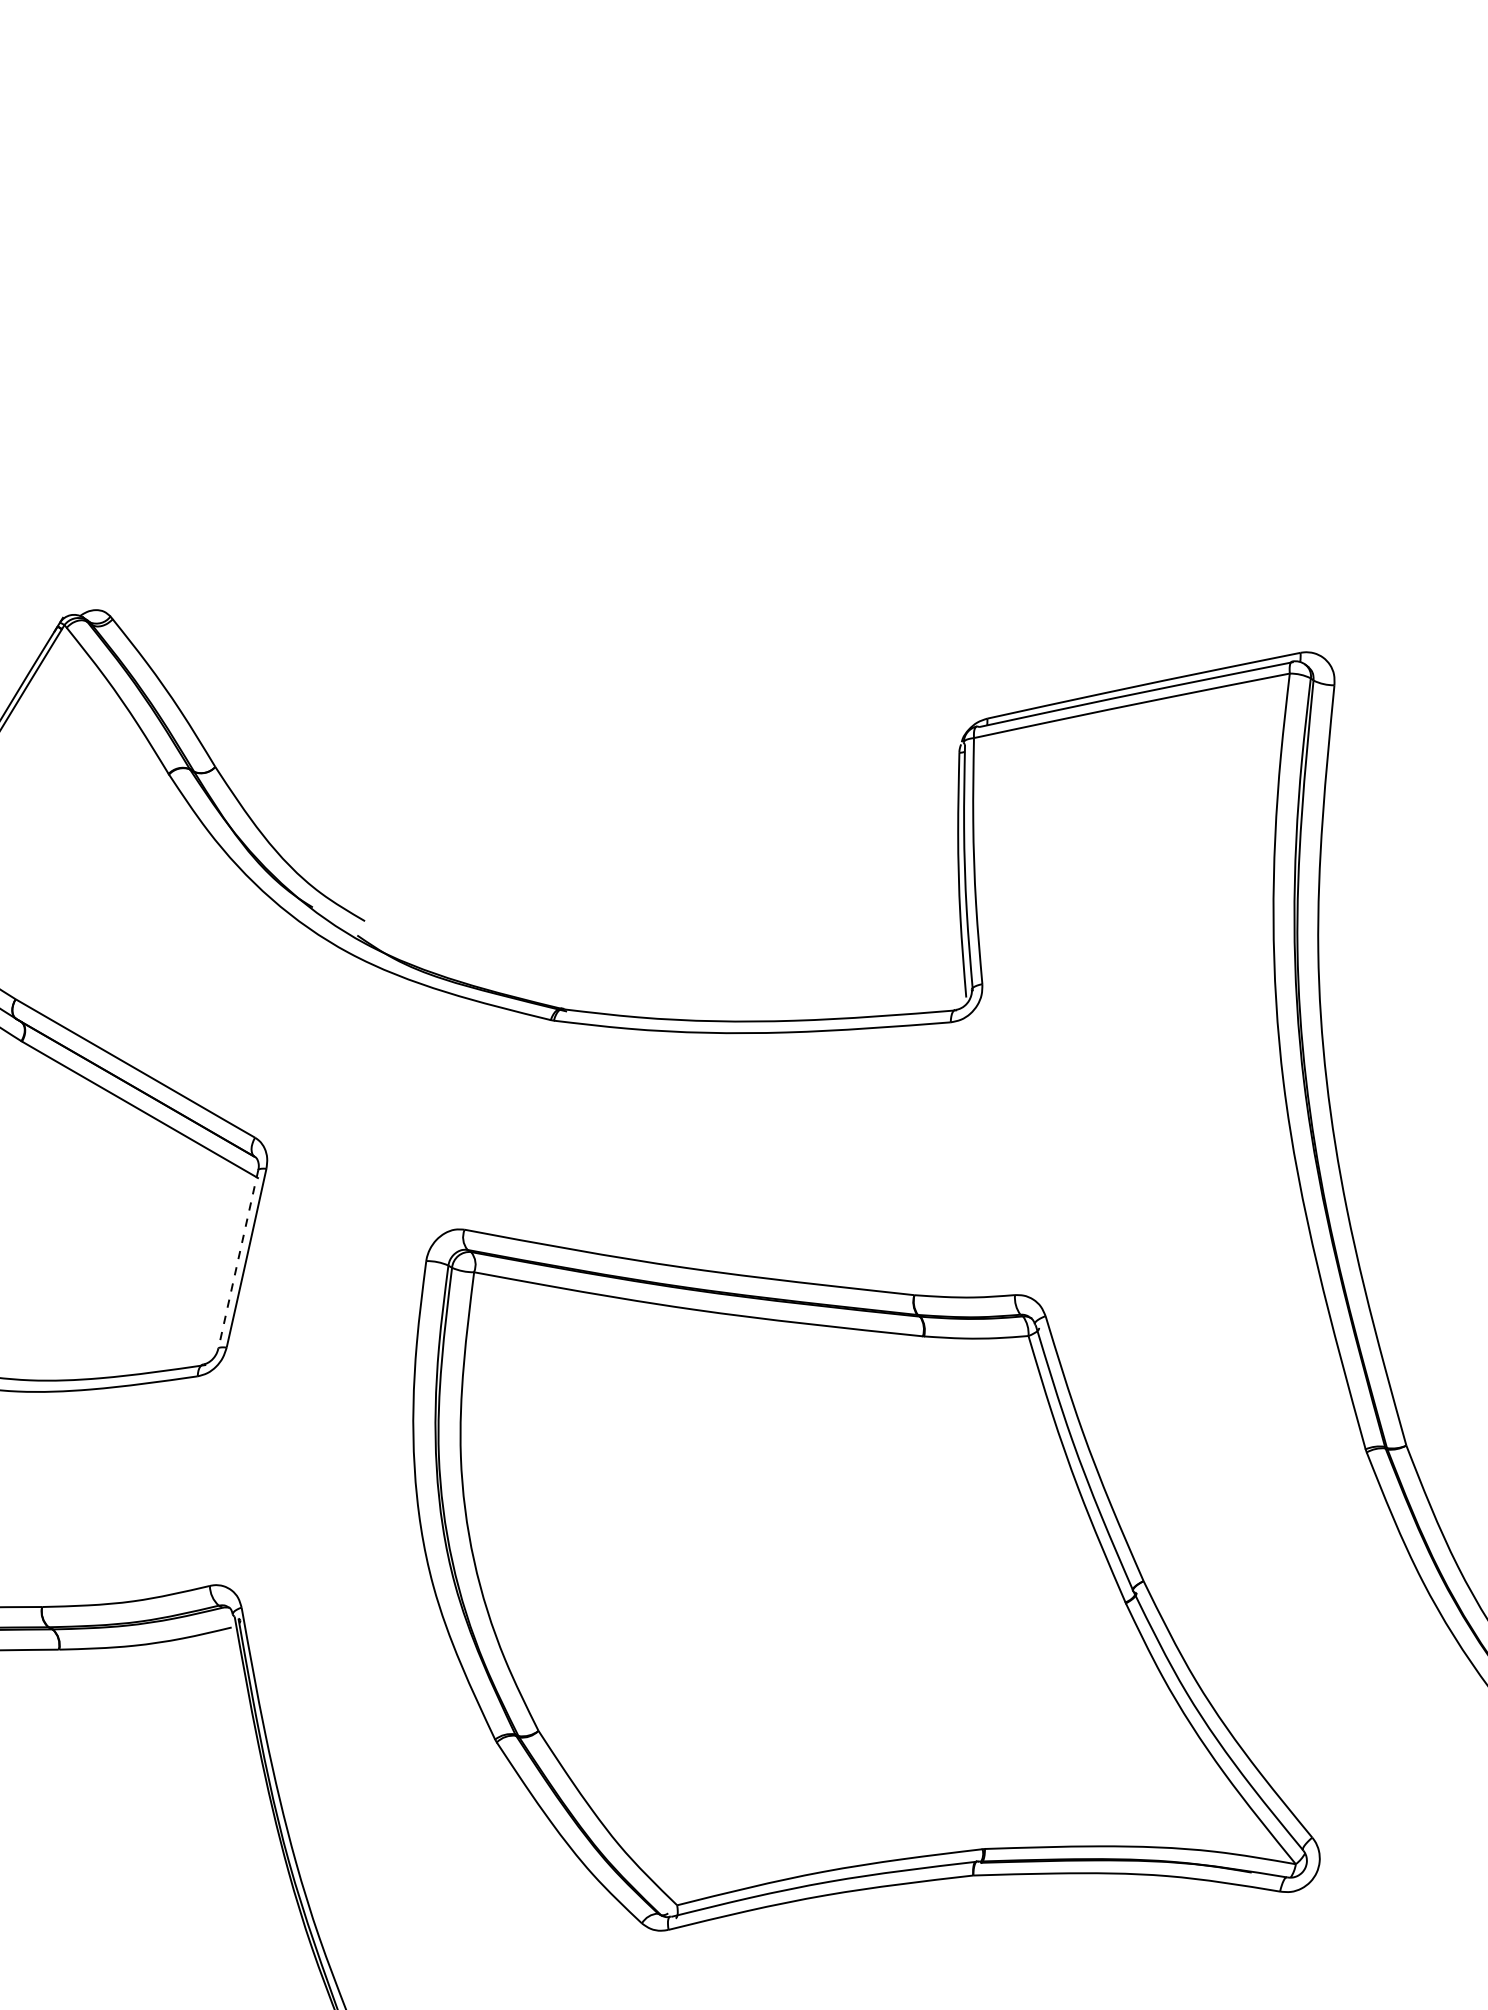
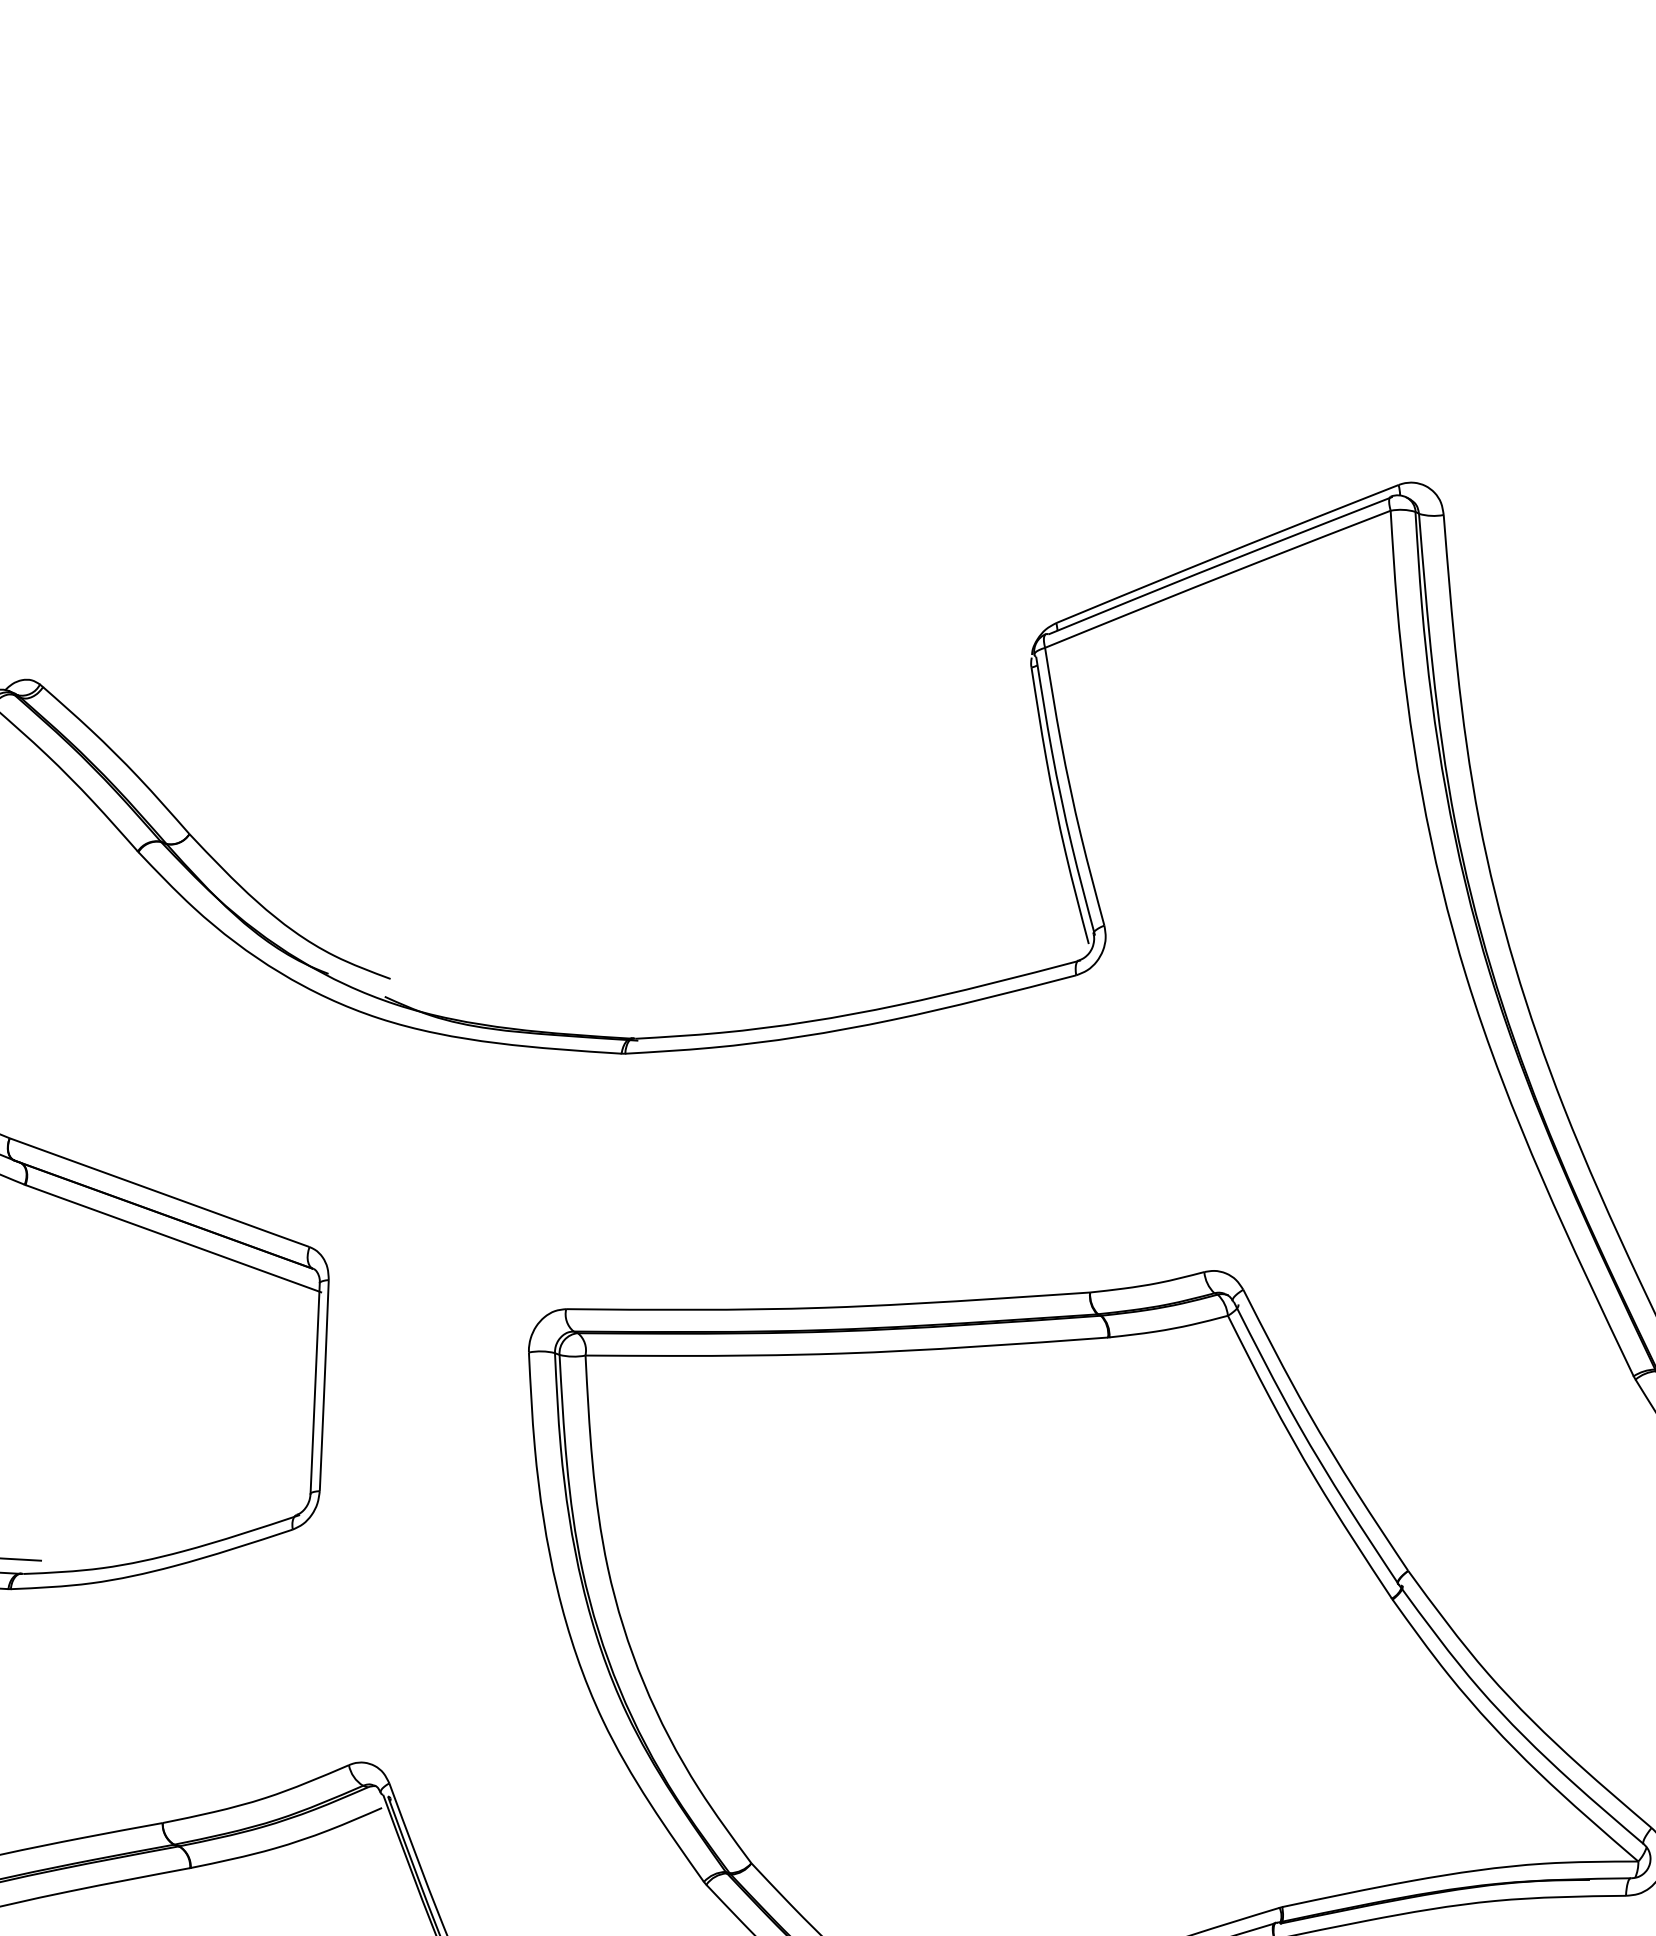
line: (238, 1259) -> (315, 1388), dashed -> solid

